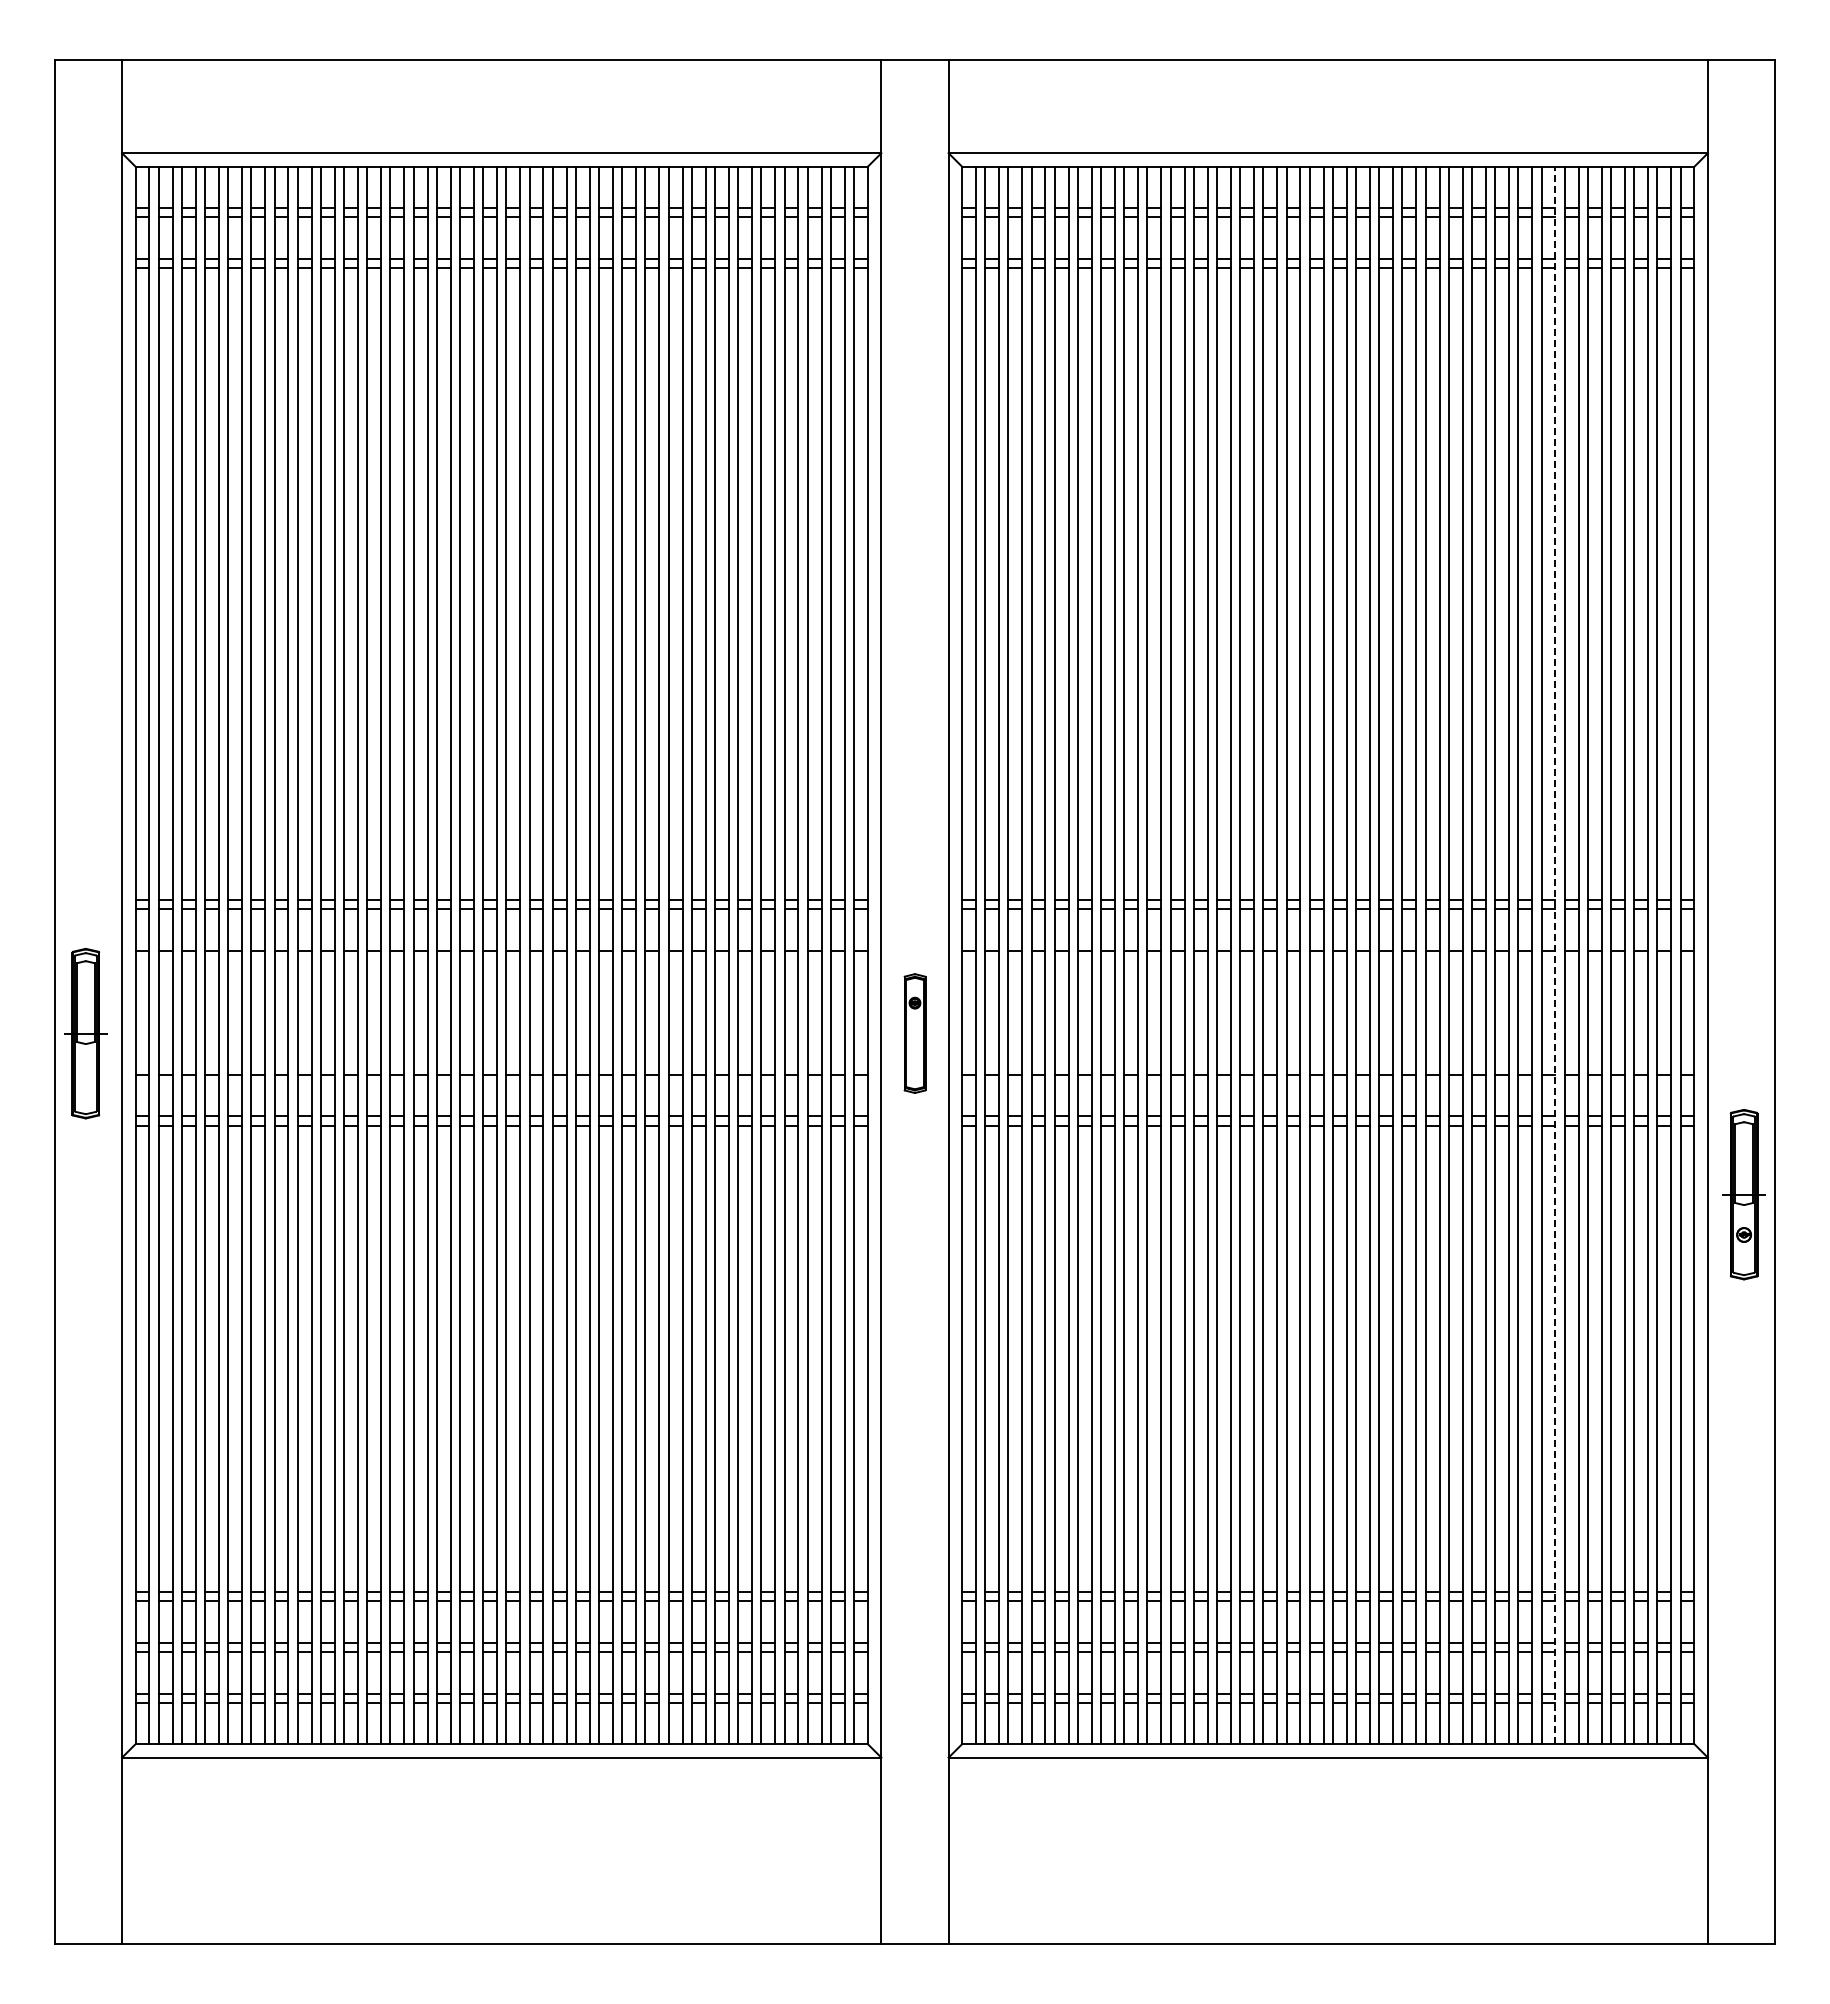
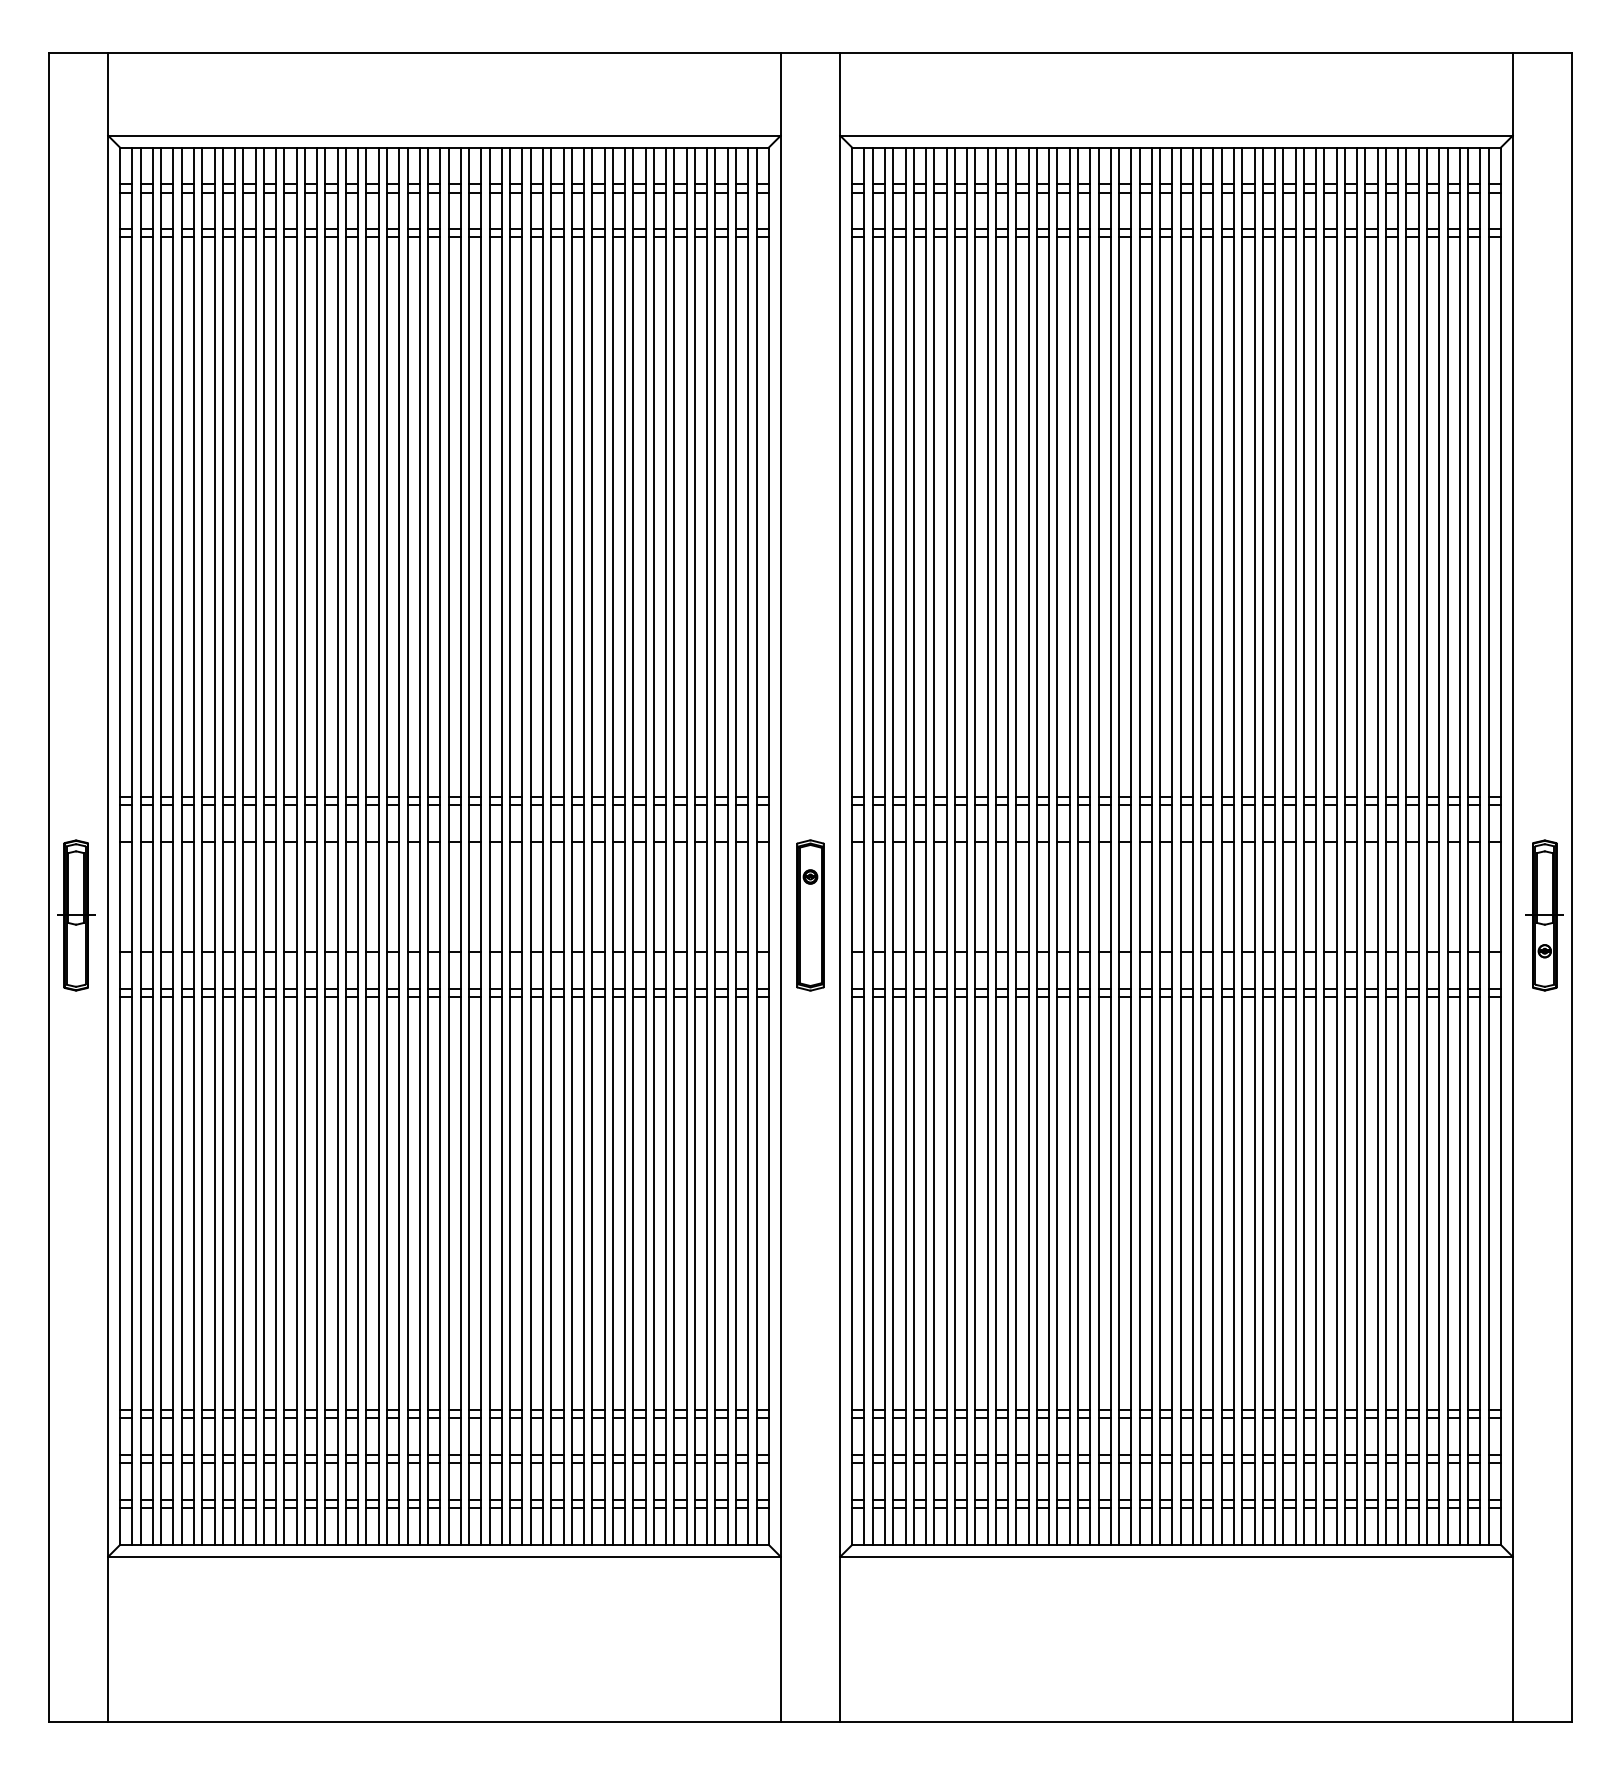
line: (1555, 955) -> (1377, 846), dashed -> solid
part: (914, 1033) -> (810, 915), size x1.43
part: (1743, 1194) -> (1544, 915), moved

